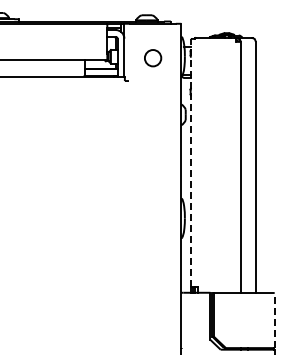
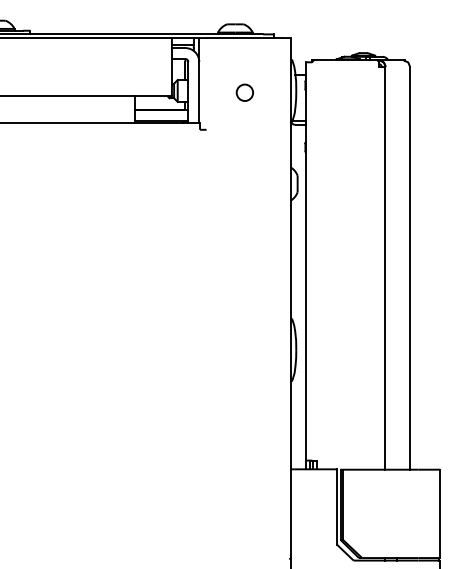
circle: (152, 57) -> (244, 92), size x0.62
line: (190, 162) -> (305, 260), dashed -> solid
line: (274, 320) -> (439, 513), dashed -> solid

